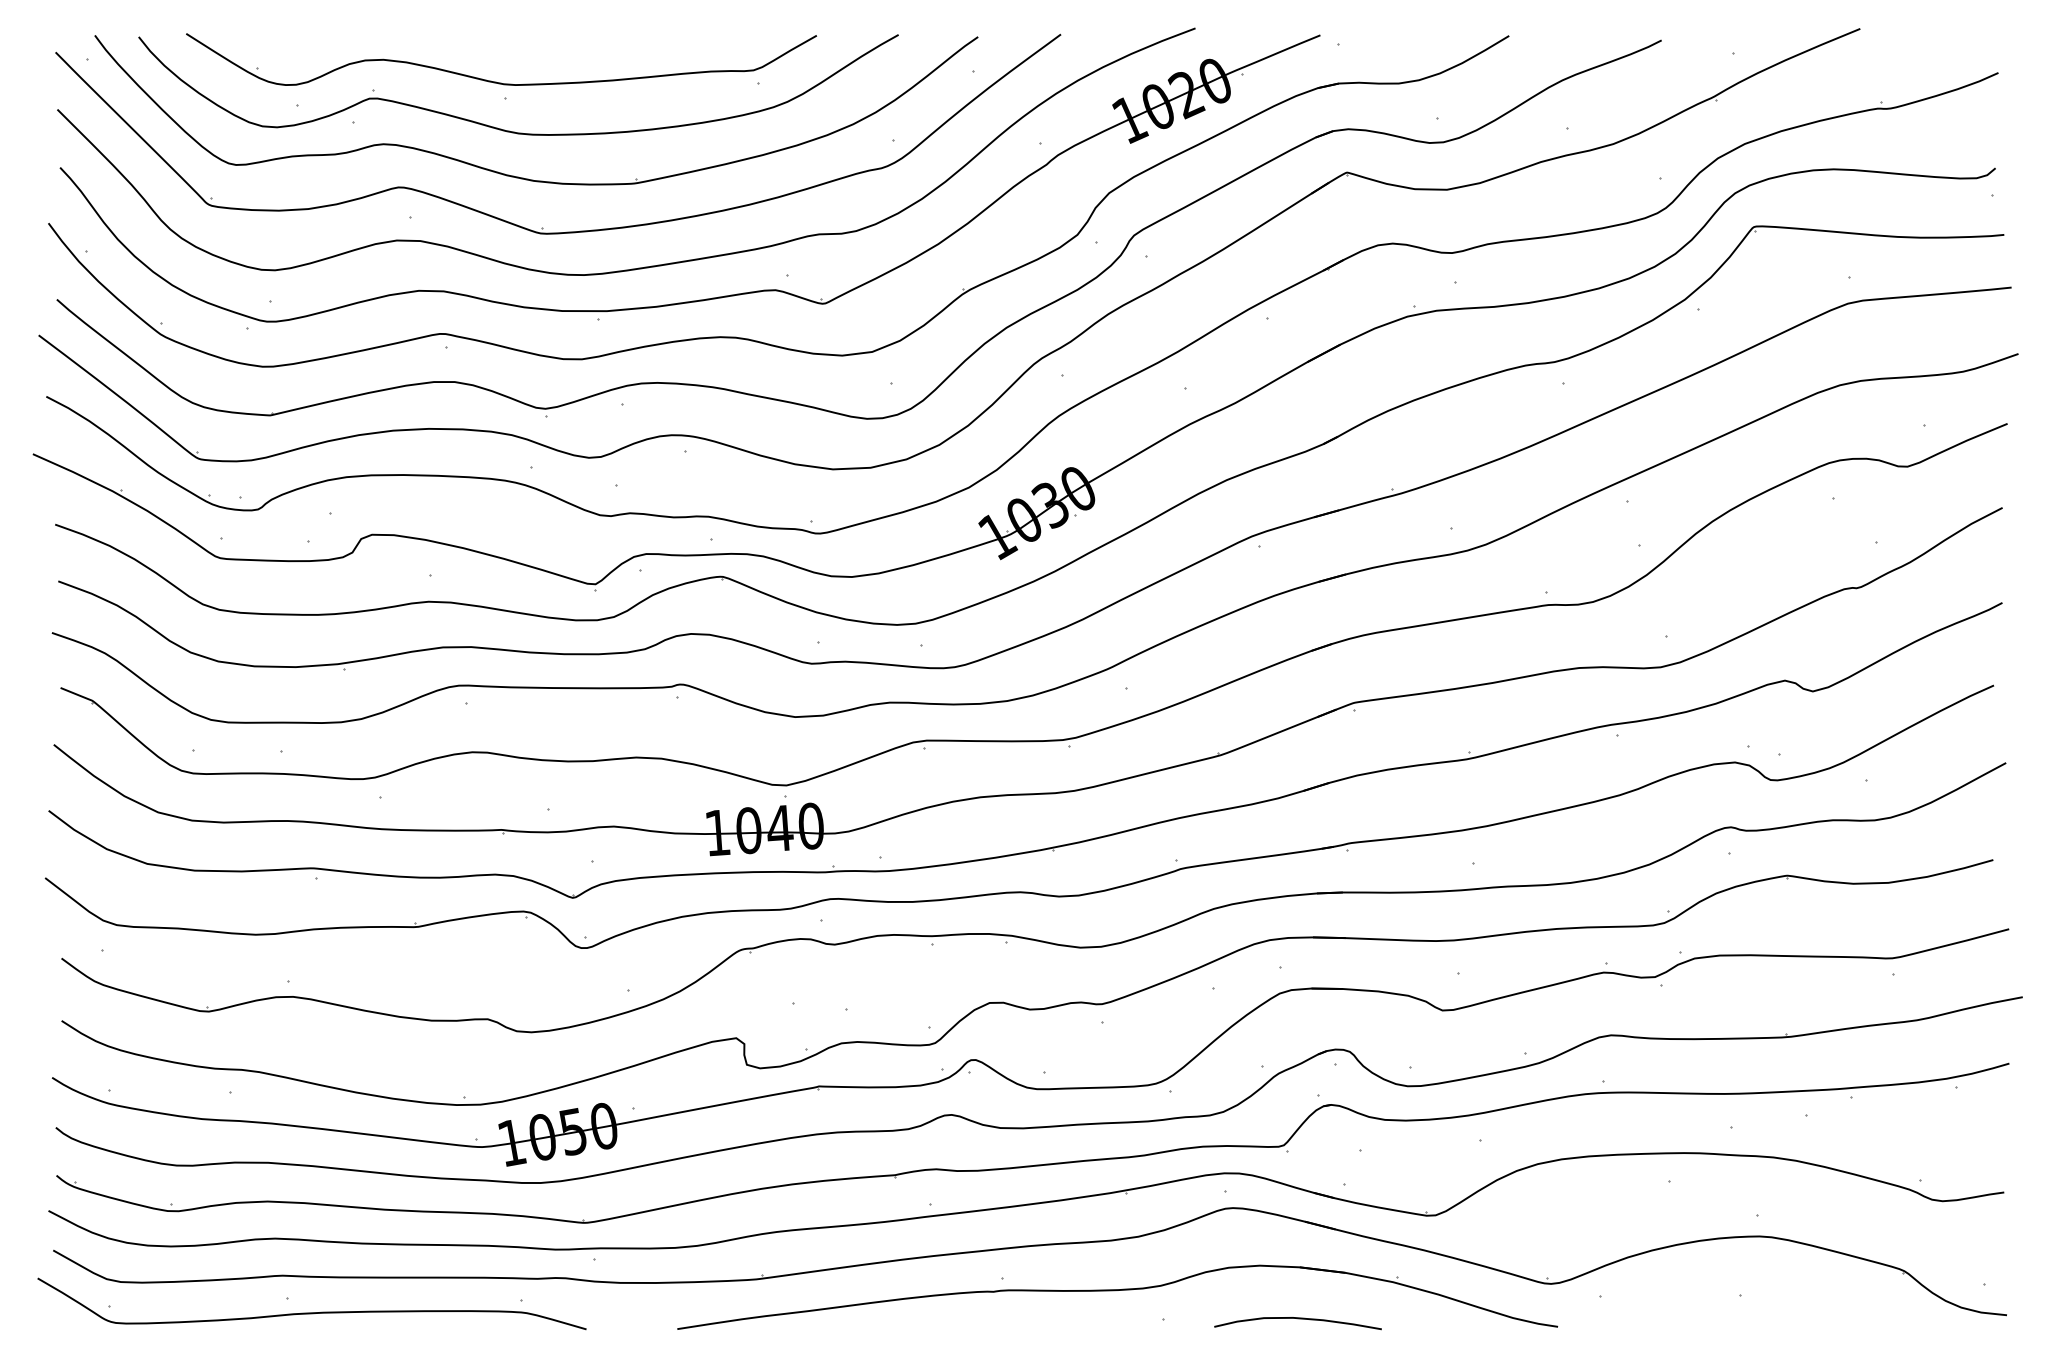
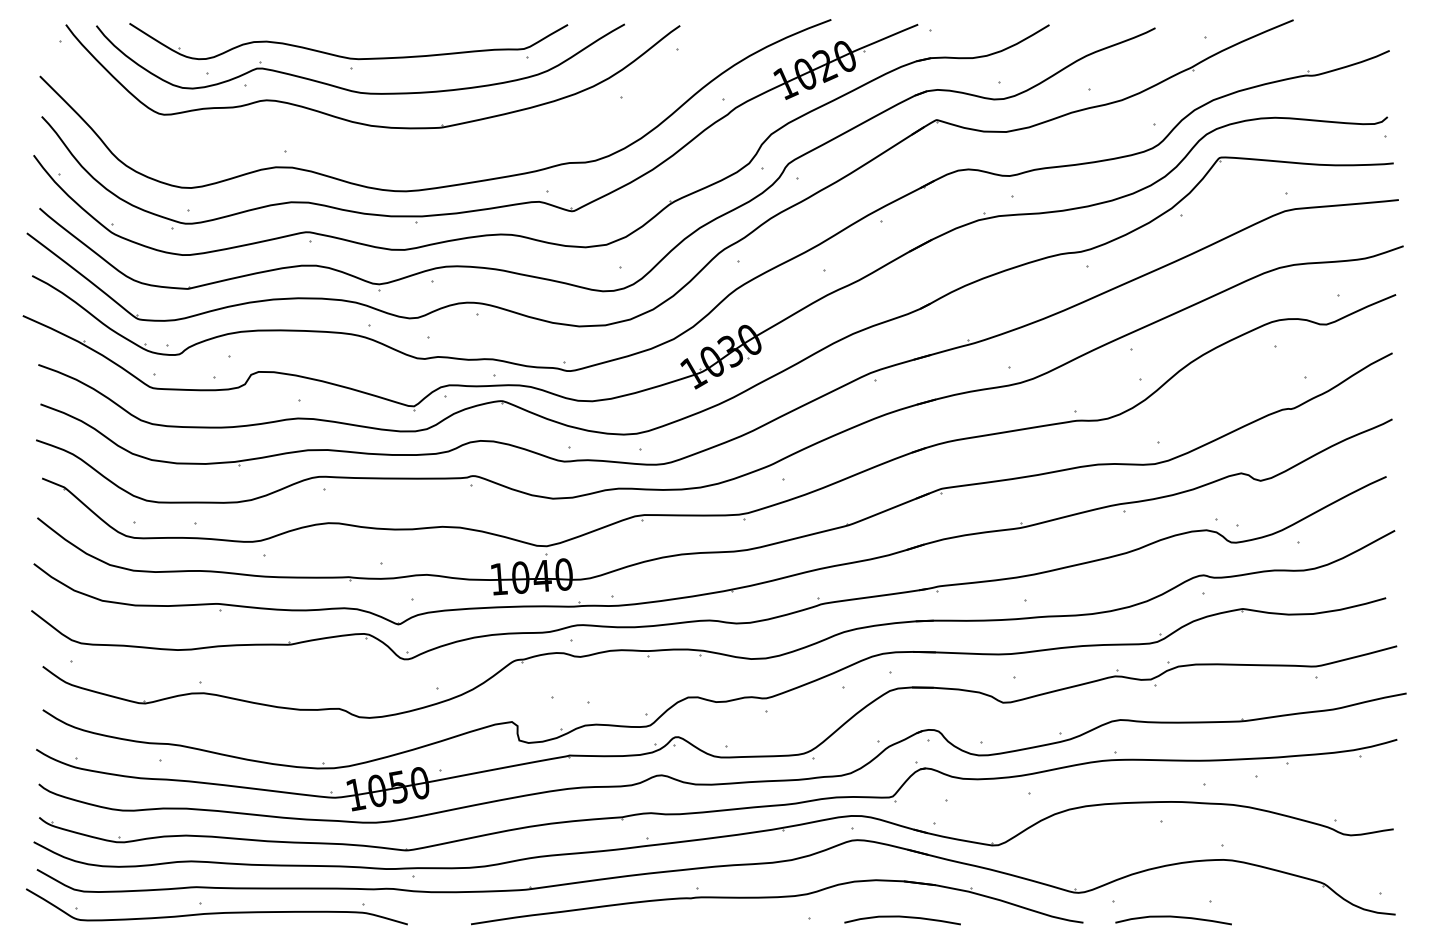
part: (542, 227) -> (377, 158), removed
curve: (1687, 1319) -> (1173, 917), added

